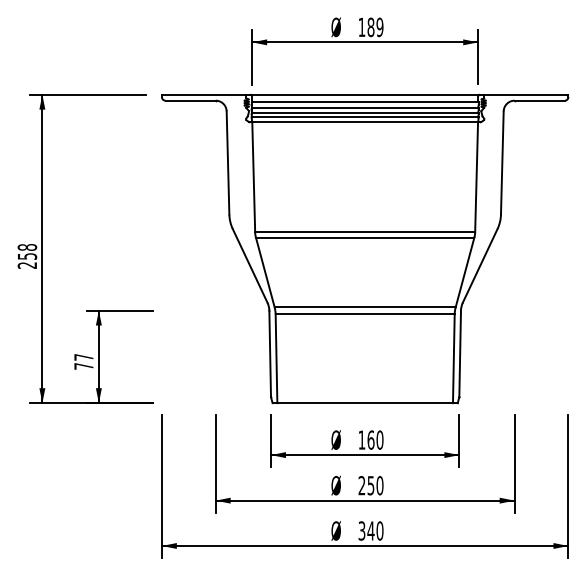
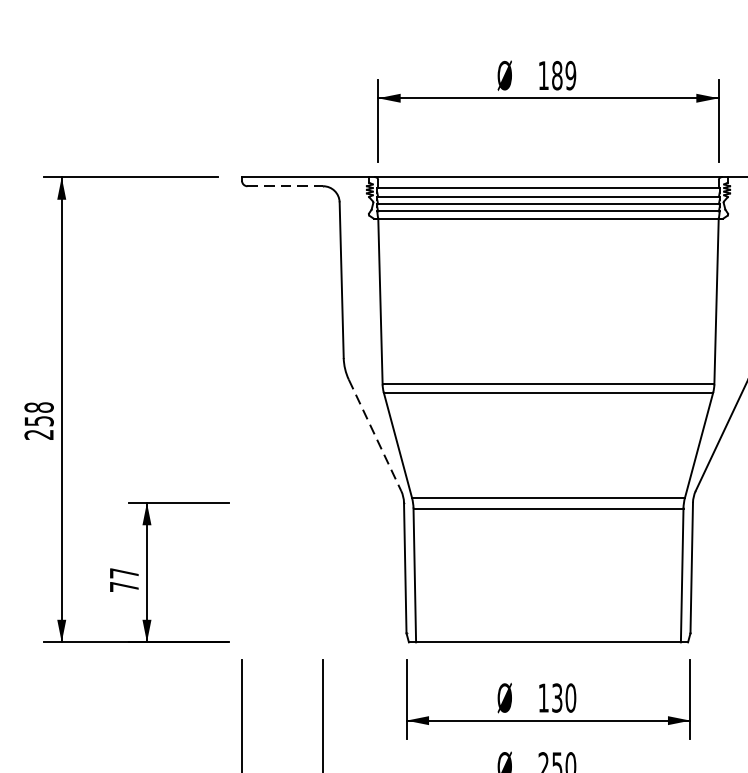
line: (191, 100) -> (286, 185), solid -> dashed
line: (250, 265) -> (375, 434), solid -> dashed
text: (370, 439) -> (556, 697), 160 -> 130

